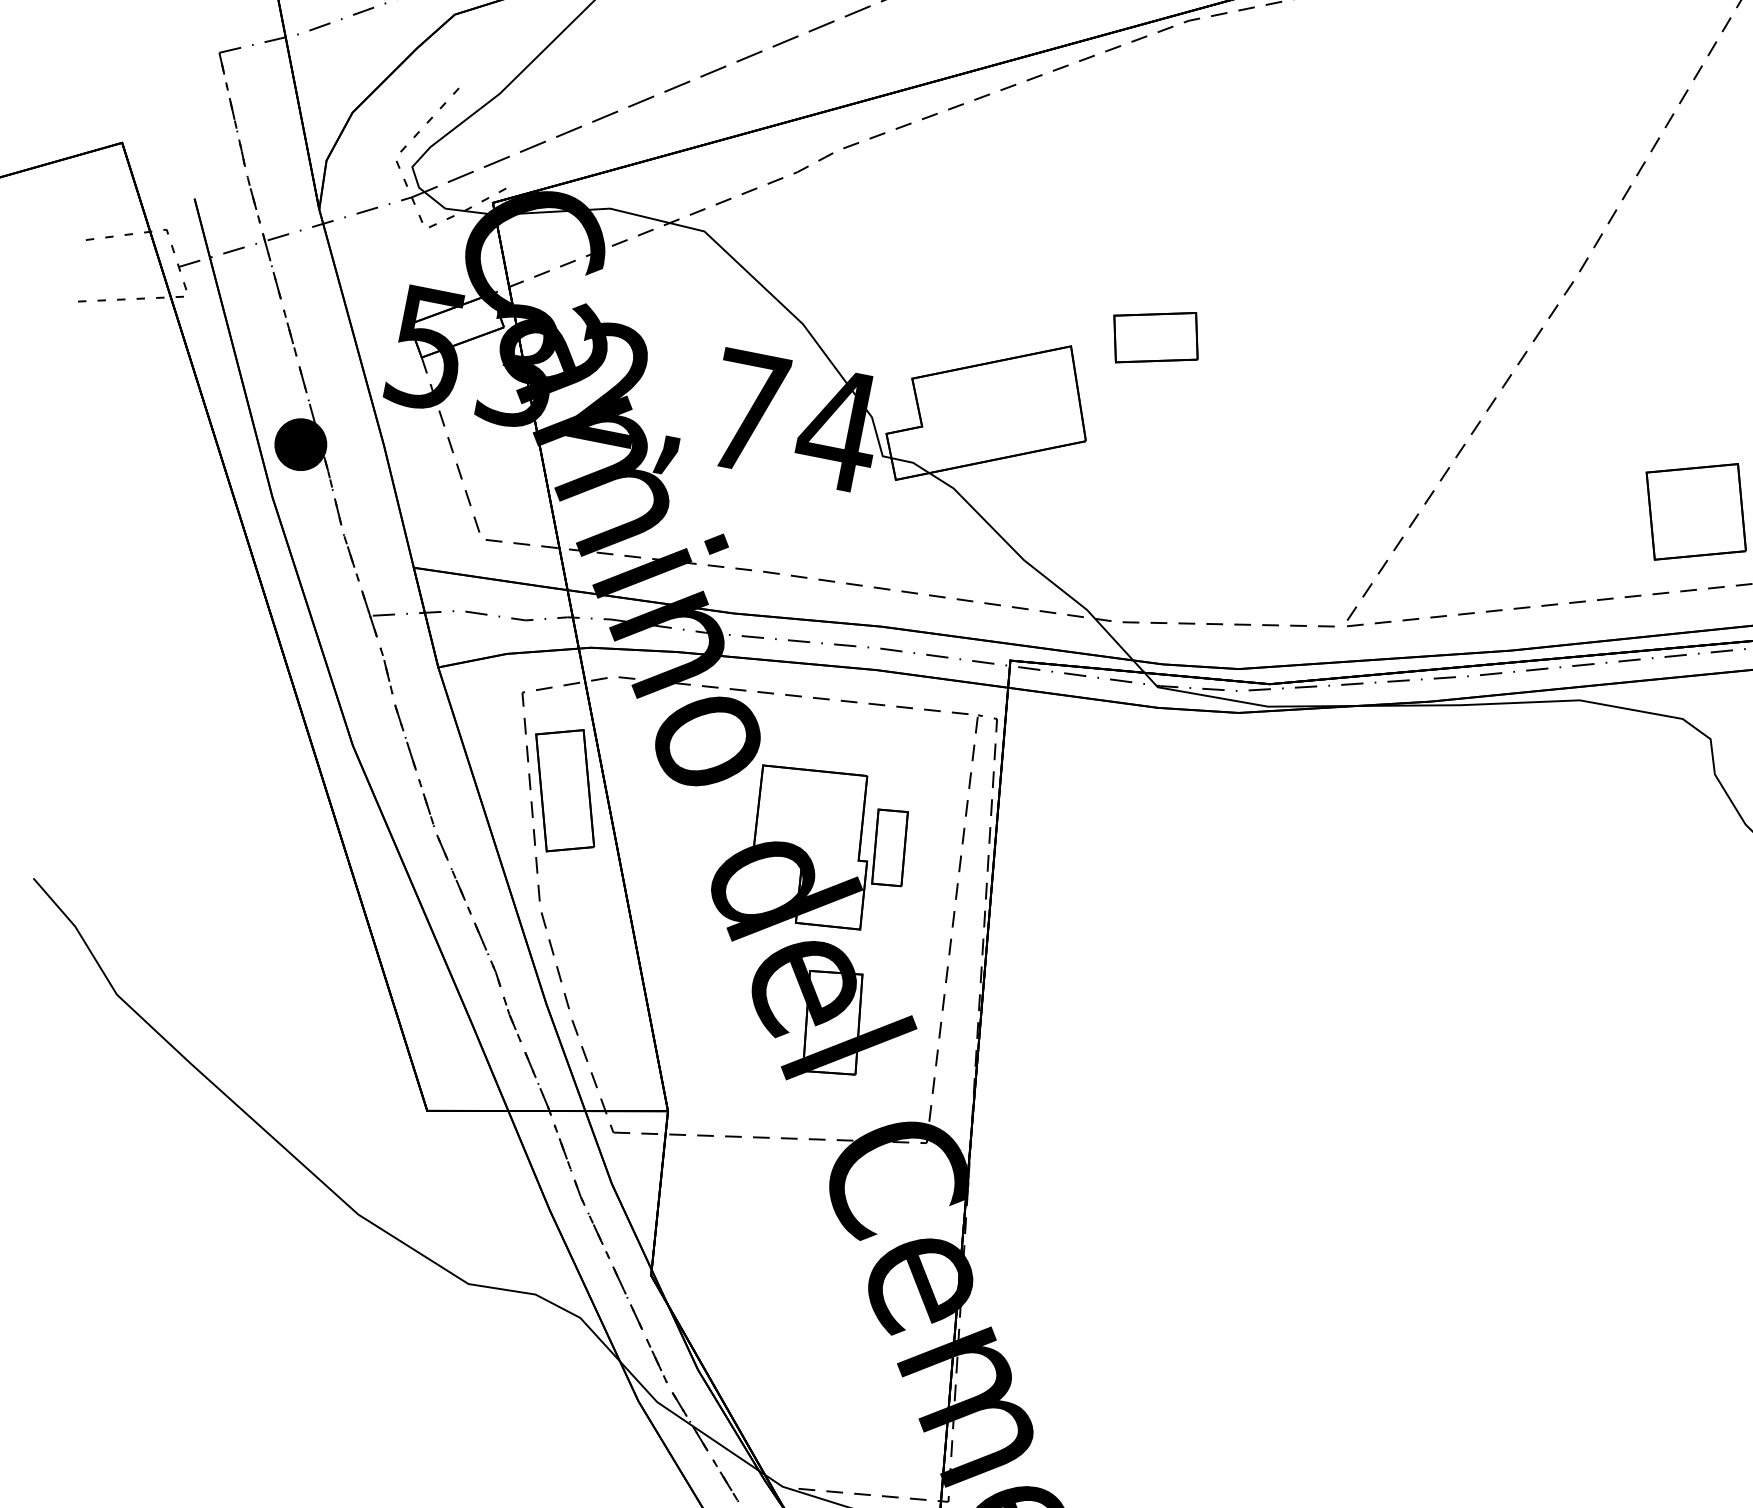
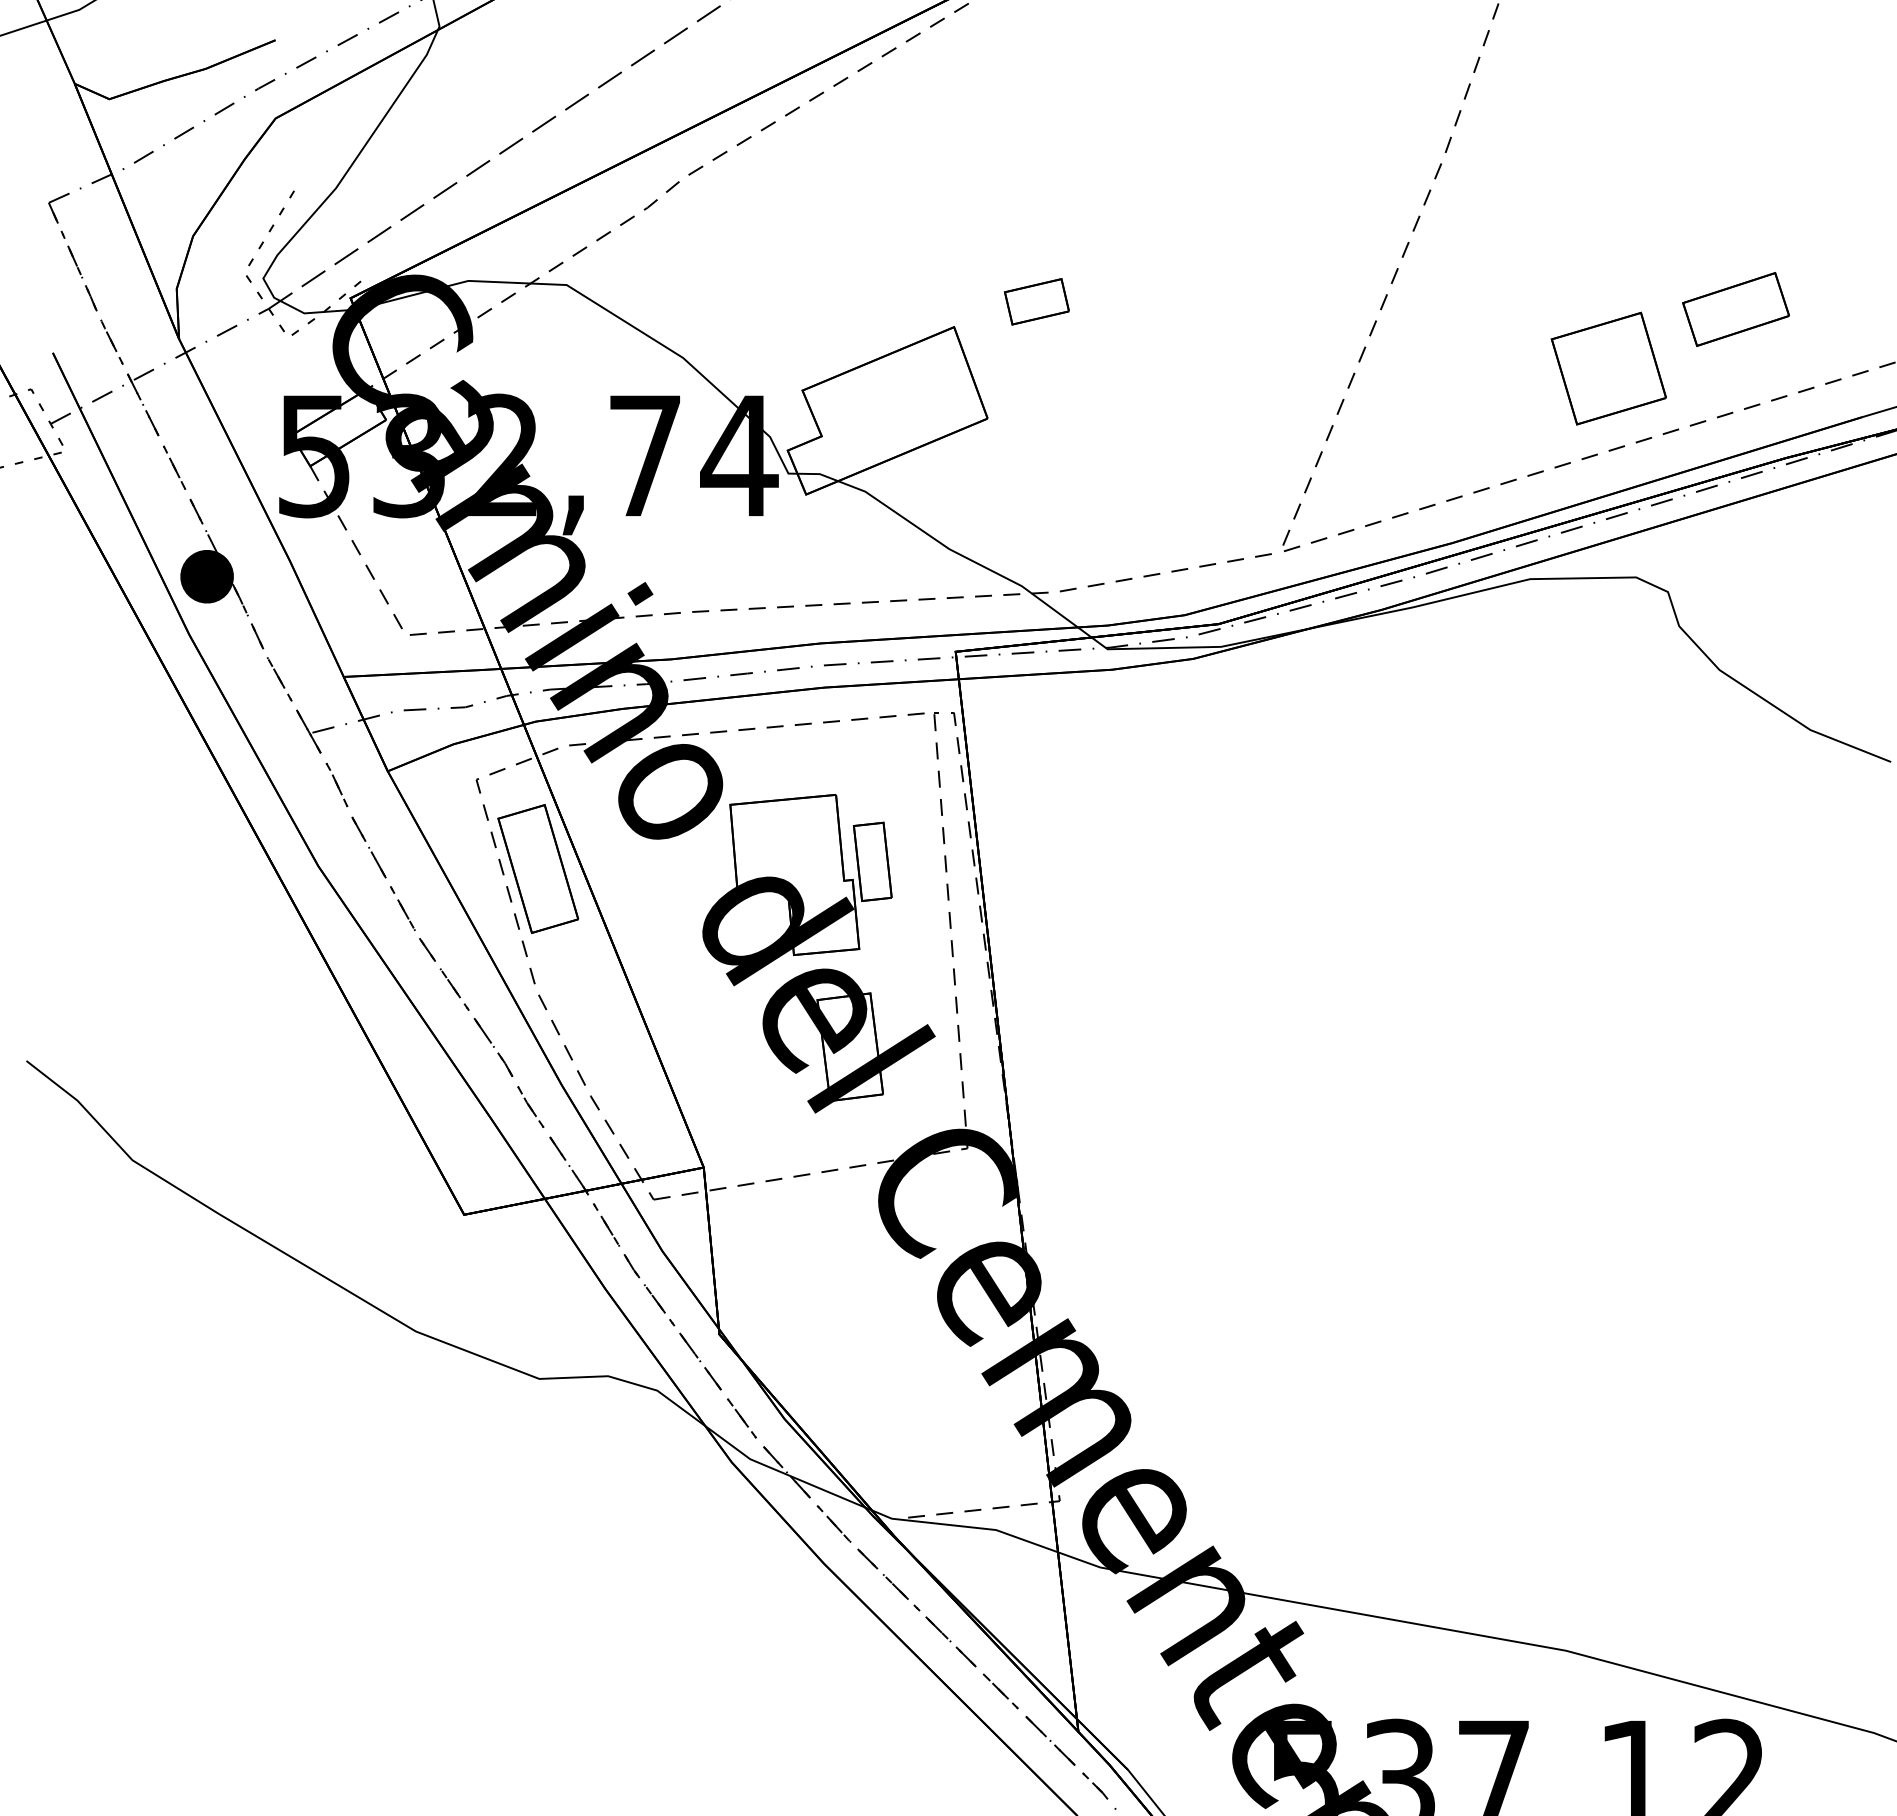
part: (1155, 337) -> (1036, 301), size x0.7

